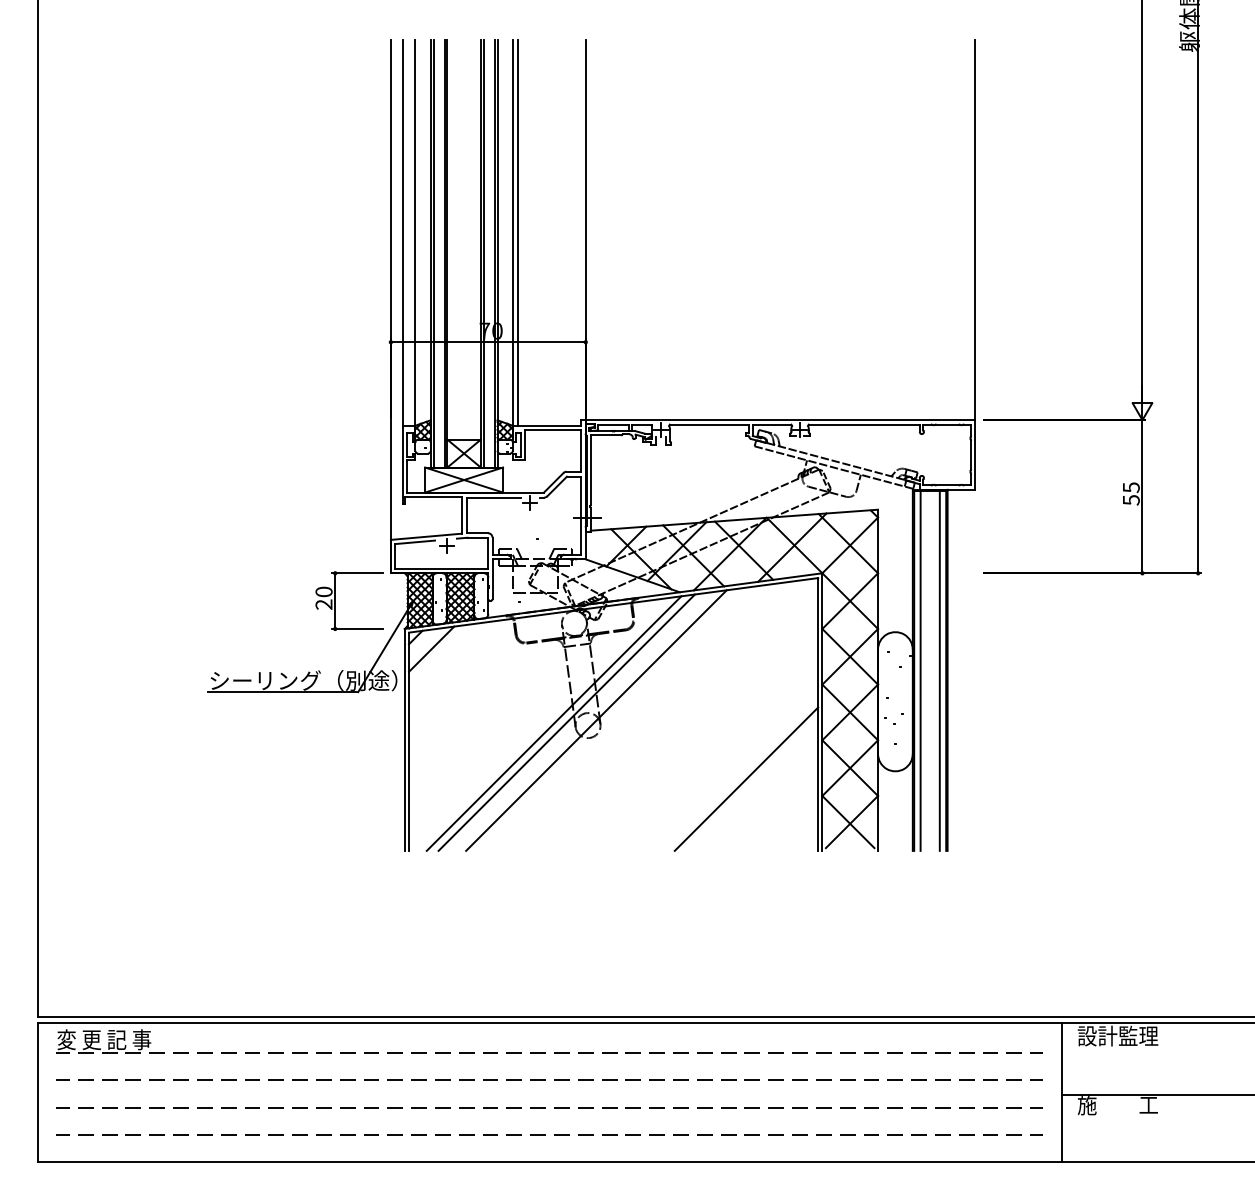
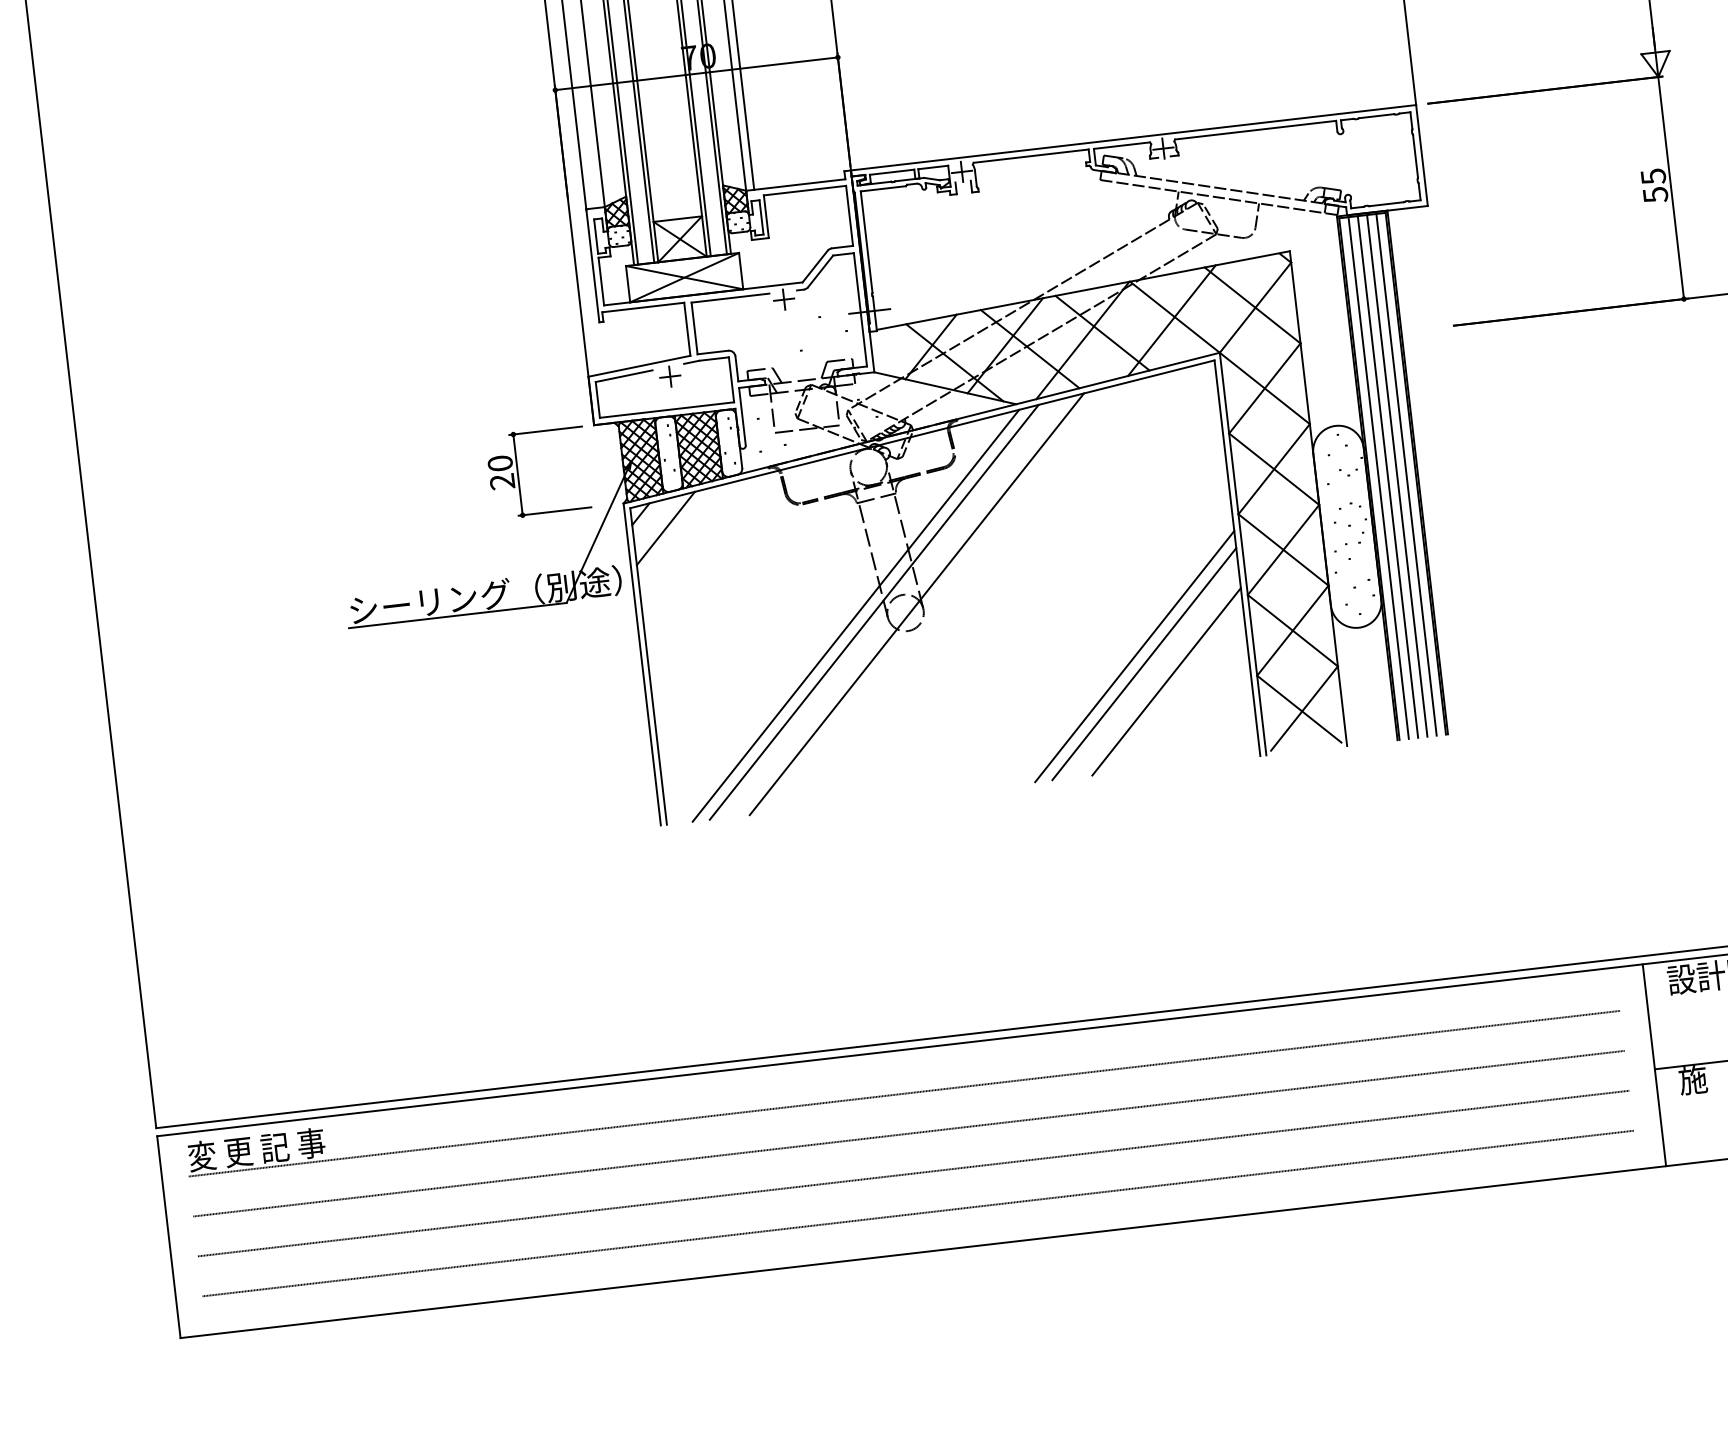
line: (926, 670) -> (1387, 476), added
line: (933, 670) -> (1397, 475), added
line: (740, 772) -> (1134, 655), added
line: (760, 792) -> (1166, 681), added

